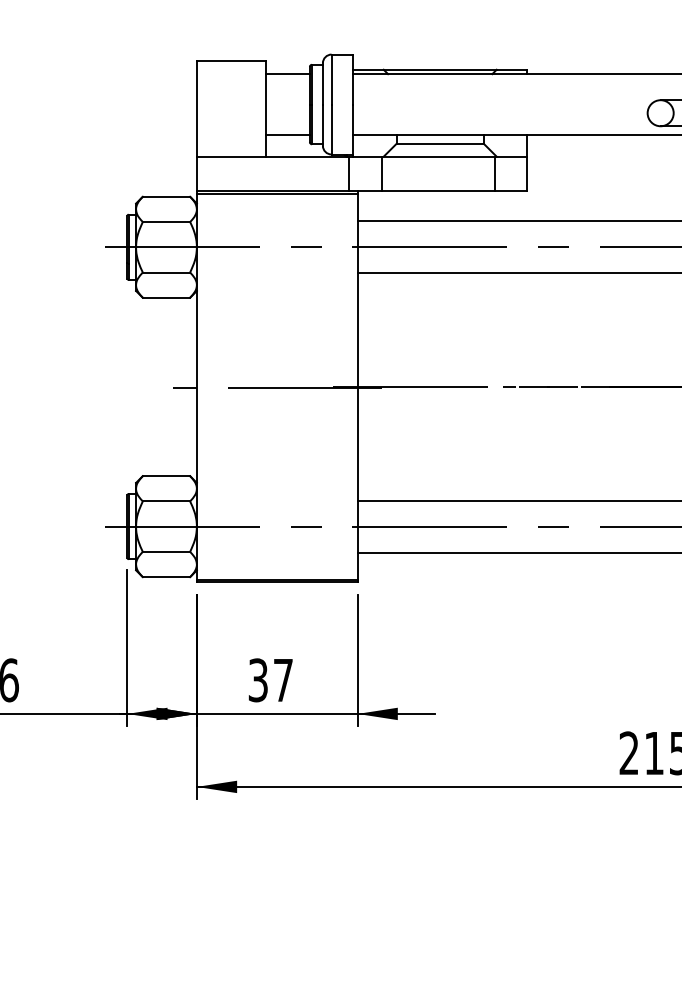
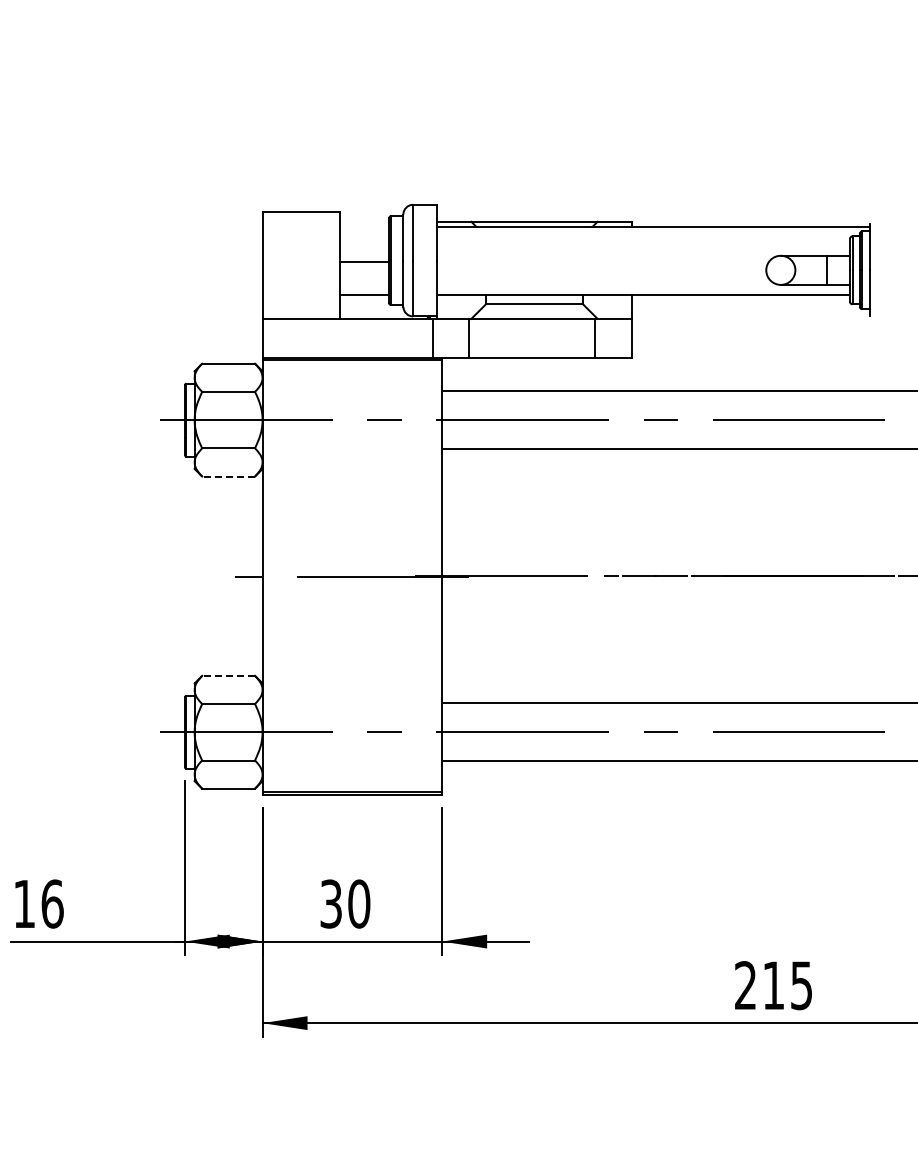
line: (288, 74) -> (364, 261), moved
line: (166, 297) -> (228, 476), solid -> dashed
line: (166, 475) -> (228, 675), solid -> dashed
text: (283, 679) -> (359, 903), 37 -> 30

